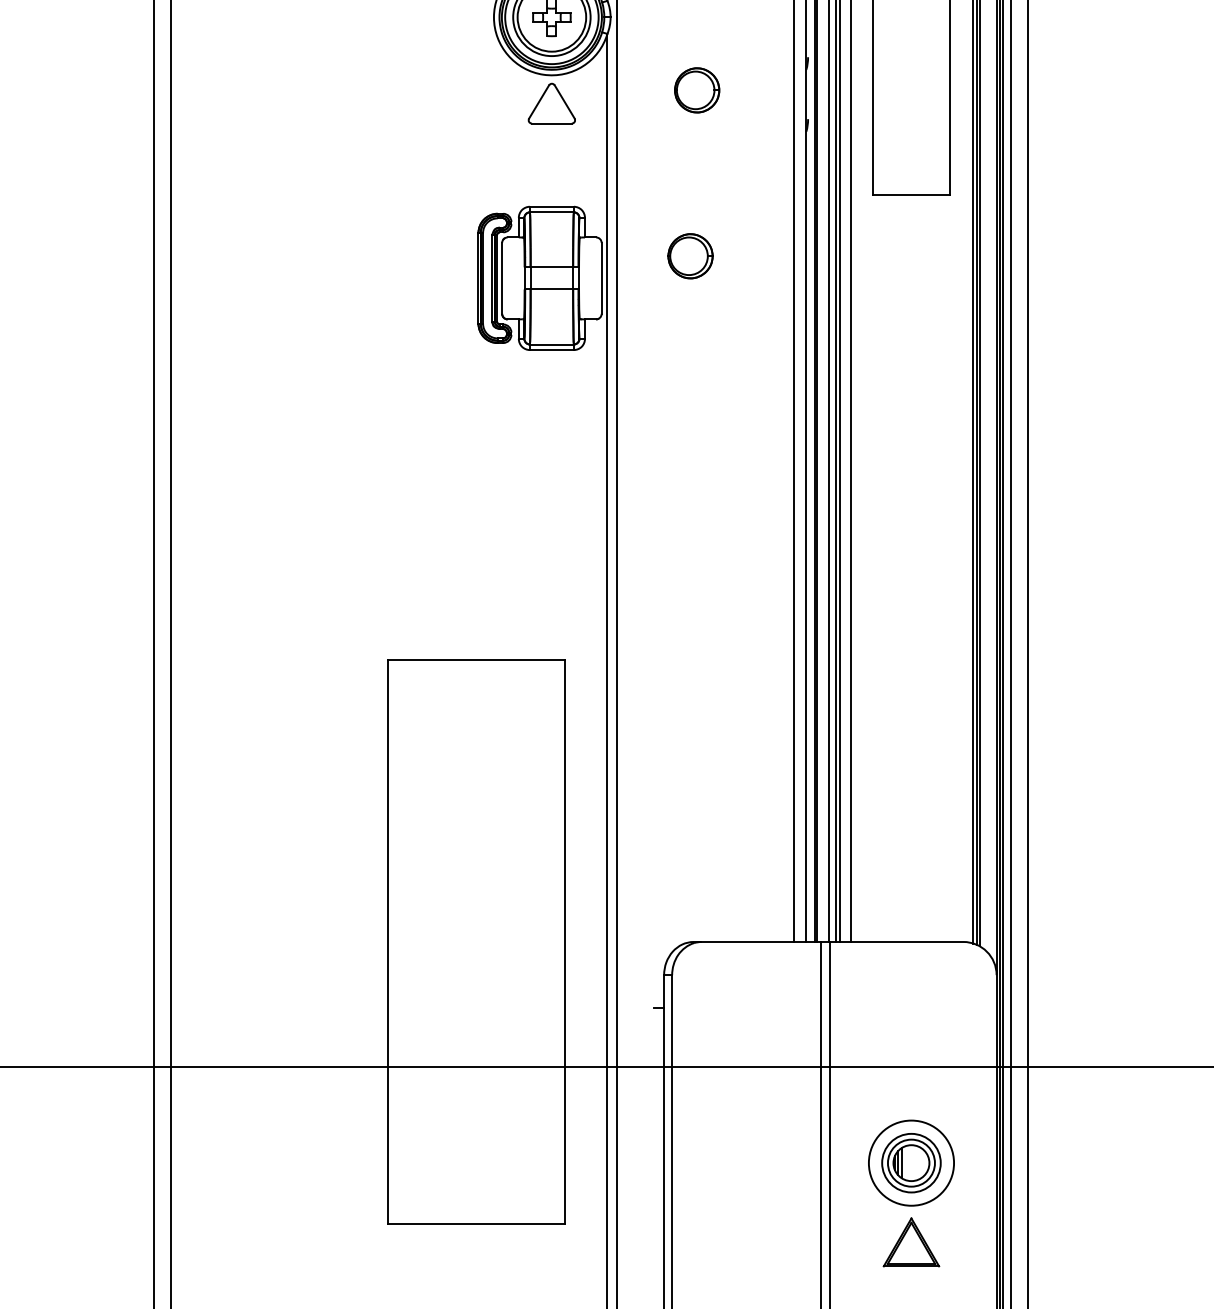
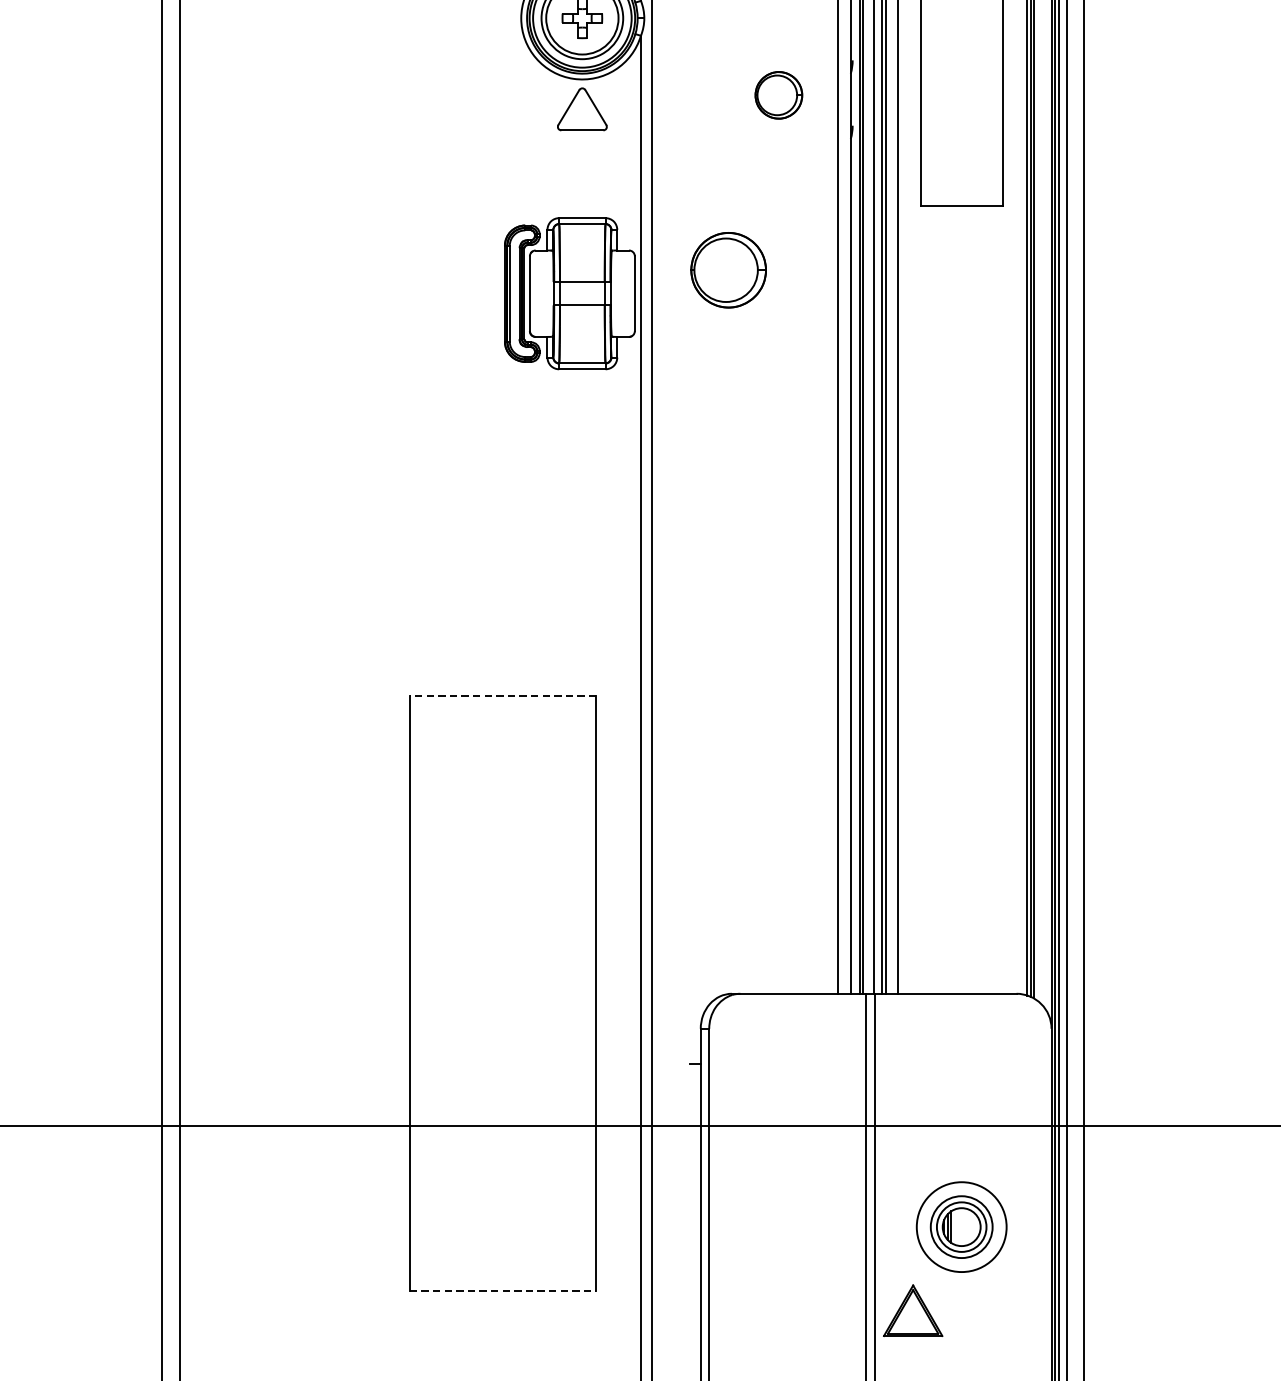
part: (697, 90) -> (779, 95), moved
part: (690, 256) -> (728, 270), size x1.6
line: (476, 659) -> (502, 695), solid -> dashed
line: (477, 1223) -> (503, 1290), solid -> dashed
part: (911, 1242) -> (913, 1310), moved

